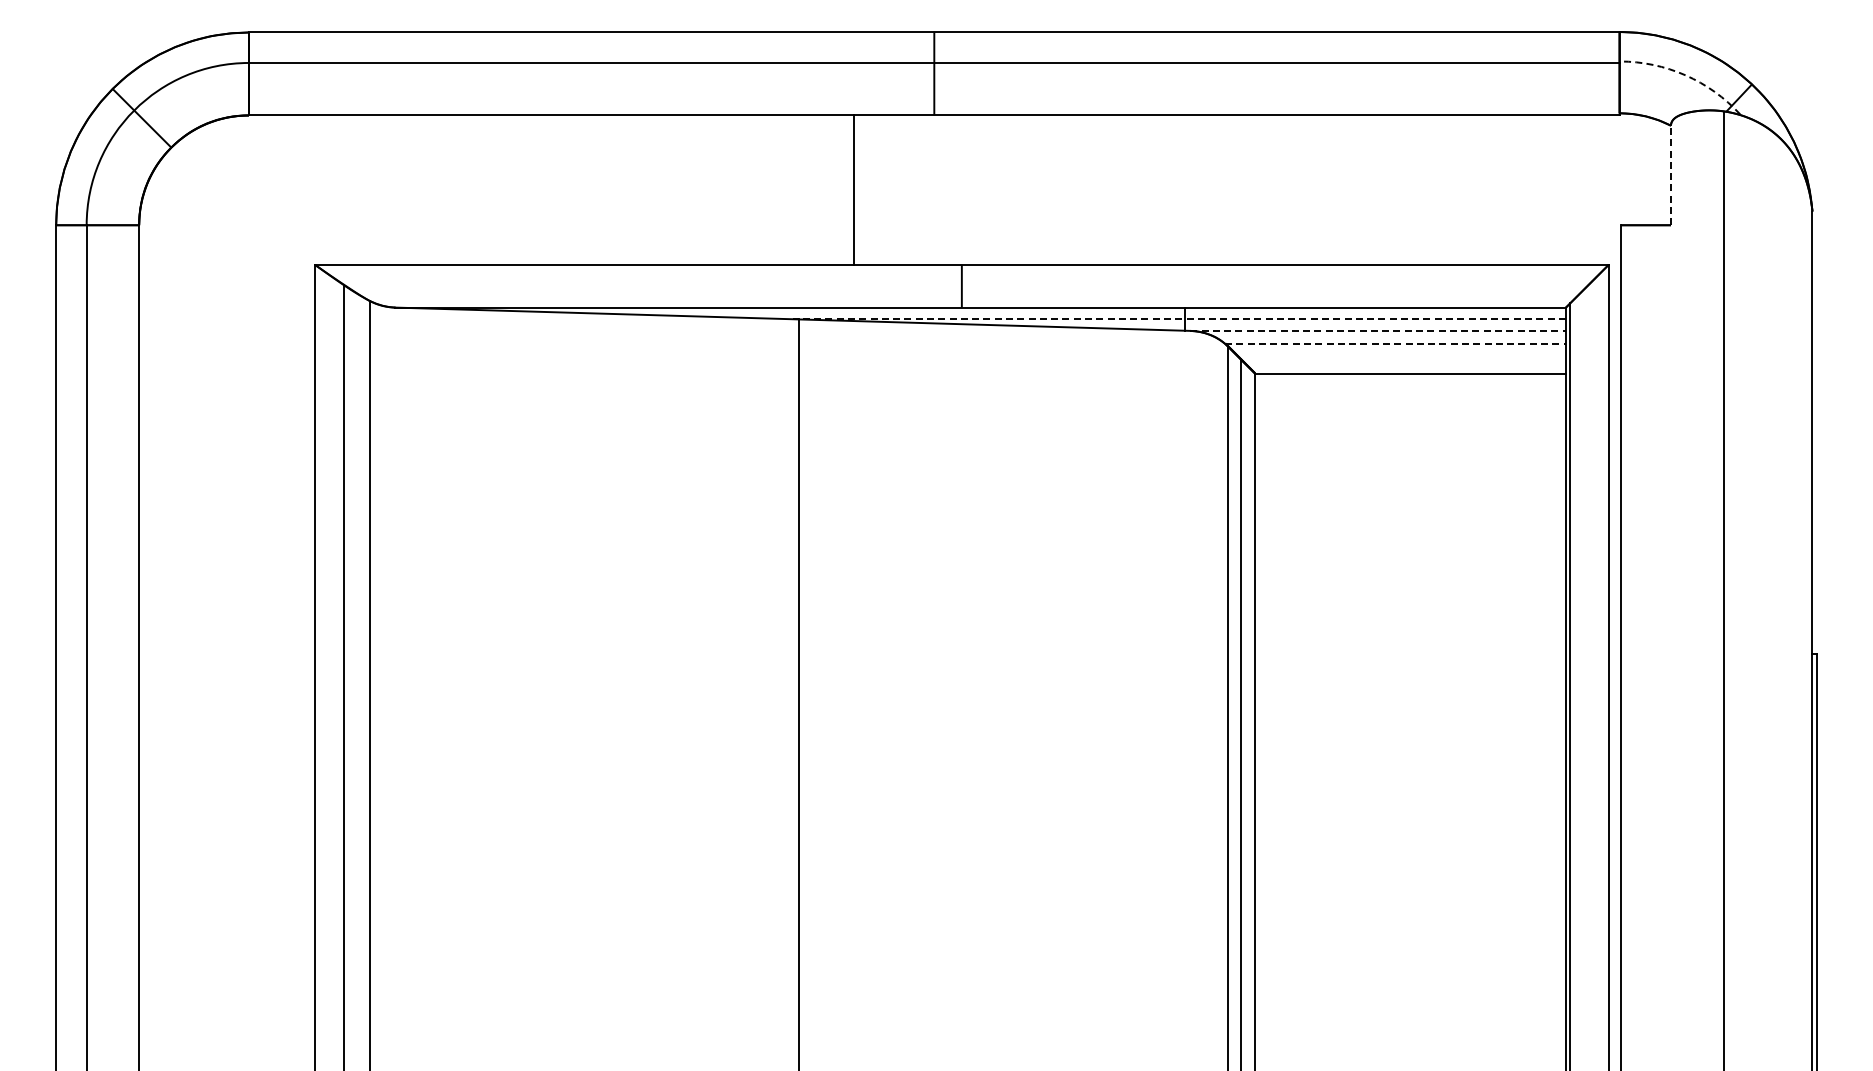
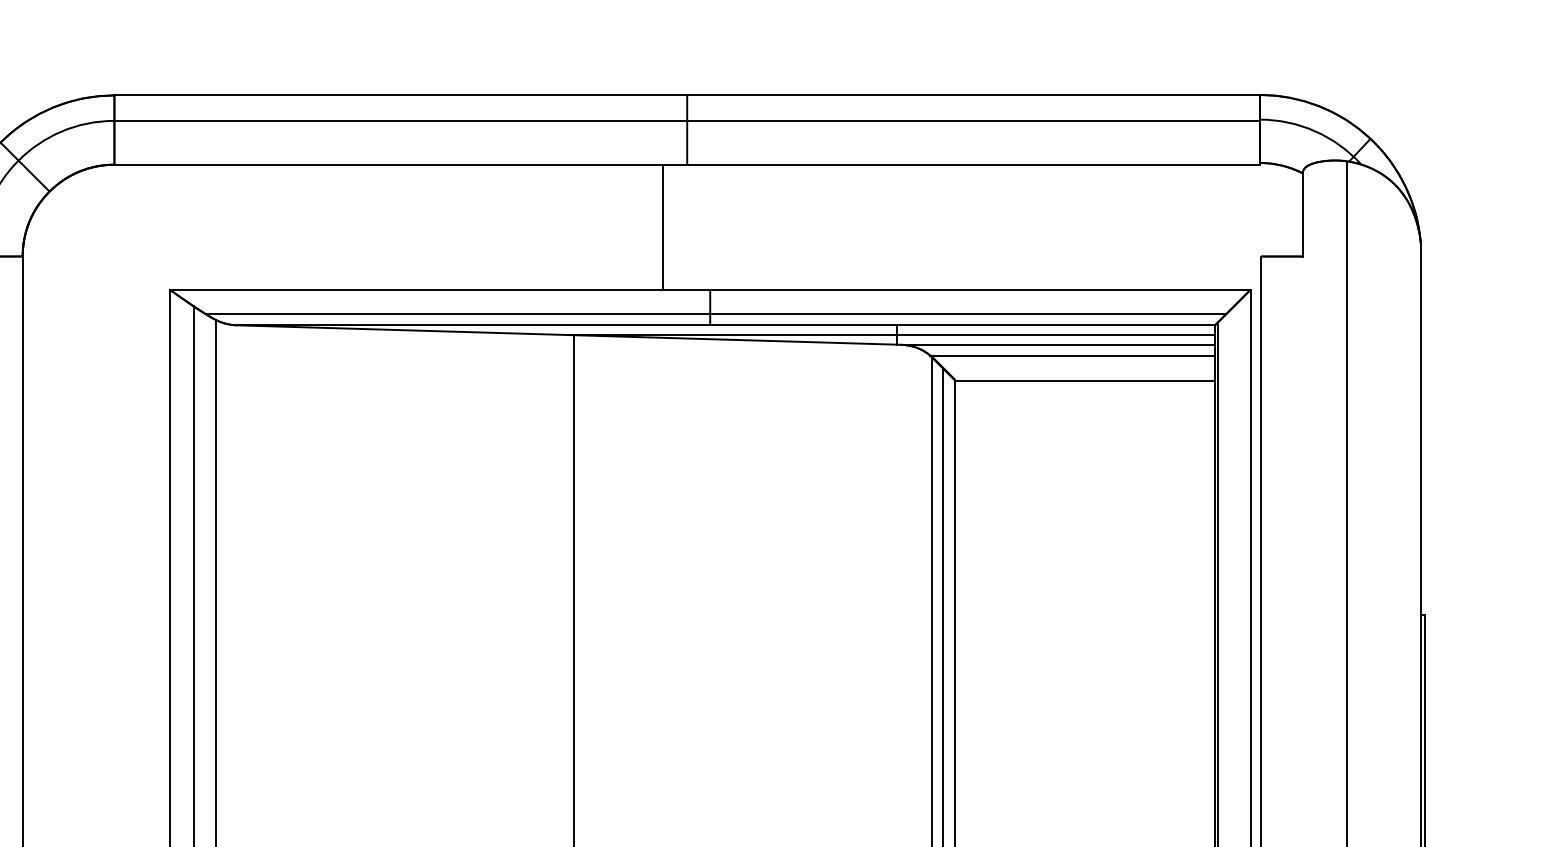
arc: (1685, 75) -> (1314, 131), dashed -> solid
line: (1670, 175) -> (1302, 214), dashed -> solid
line: (854, 189) -> (663, 226), moved
line: (968, 294) -> (715, 314), added
line: (1179, 319) -> (892, 335), dashed -> solid
line: (1378, 330) -> (1058, 344), dashed -> solid
line: (1395, 343) -> (1072, 355), dashed -> solid

